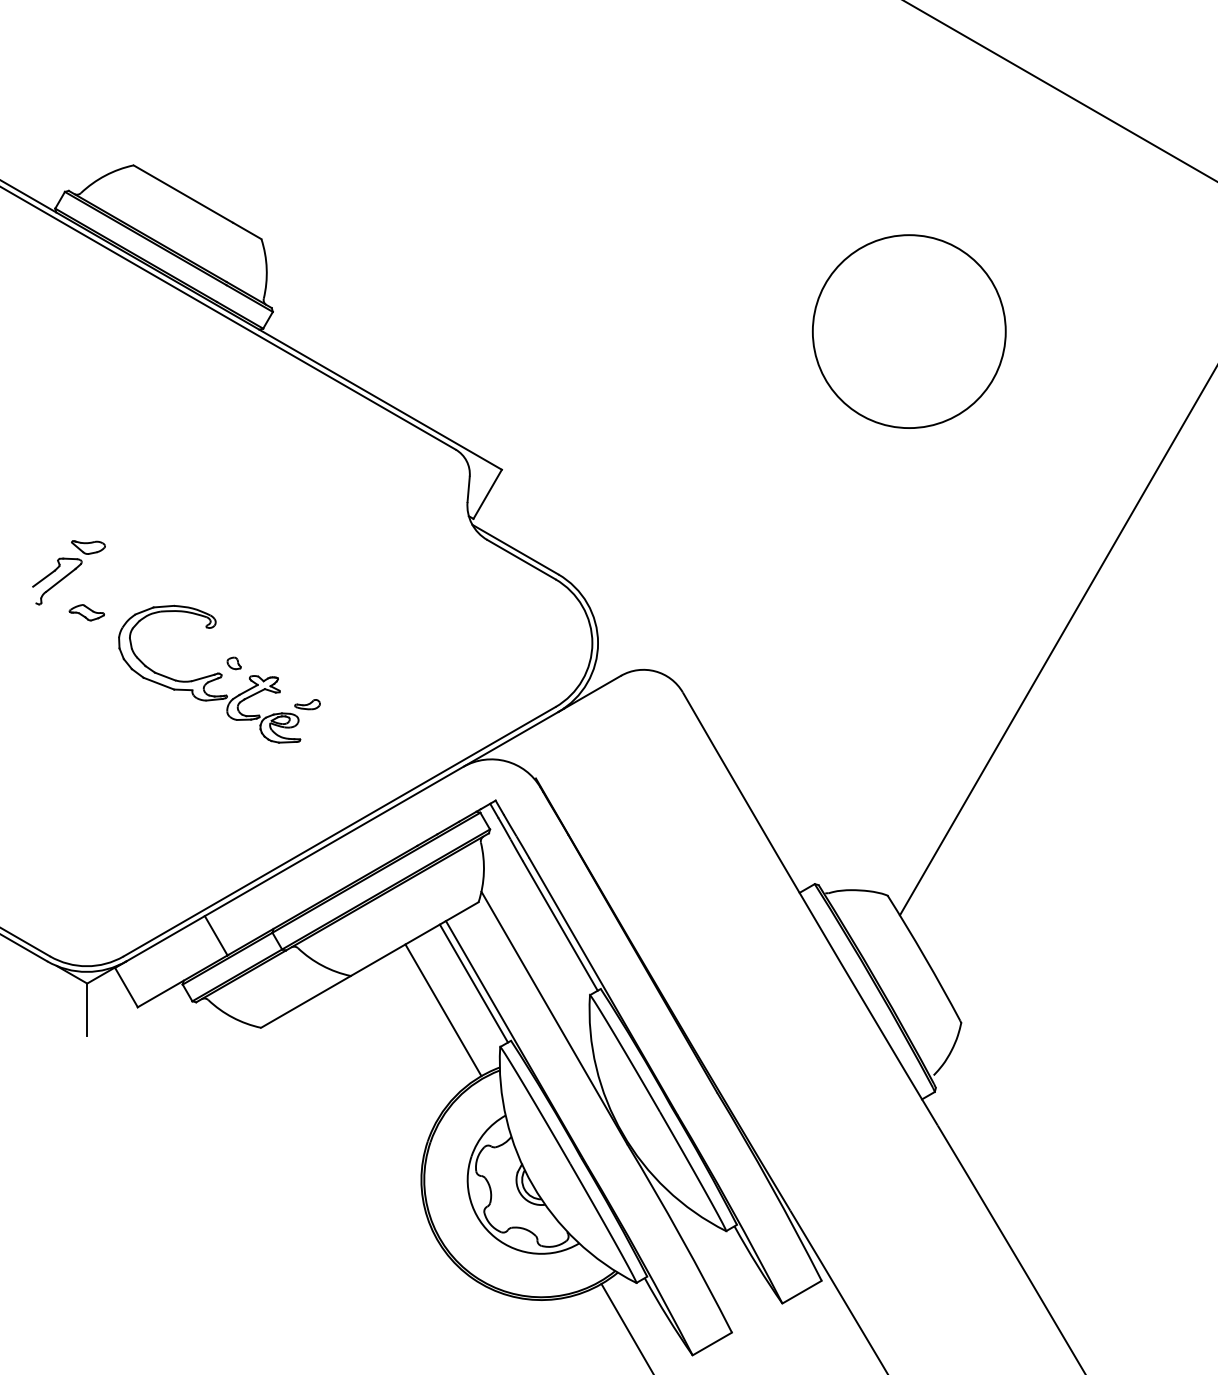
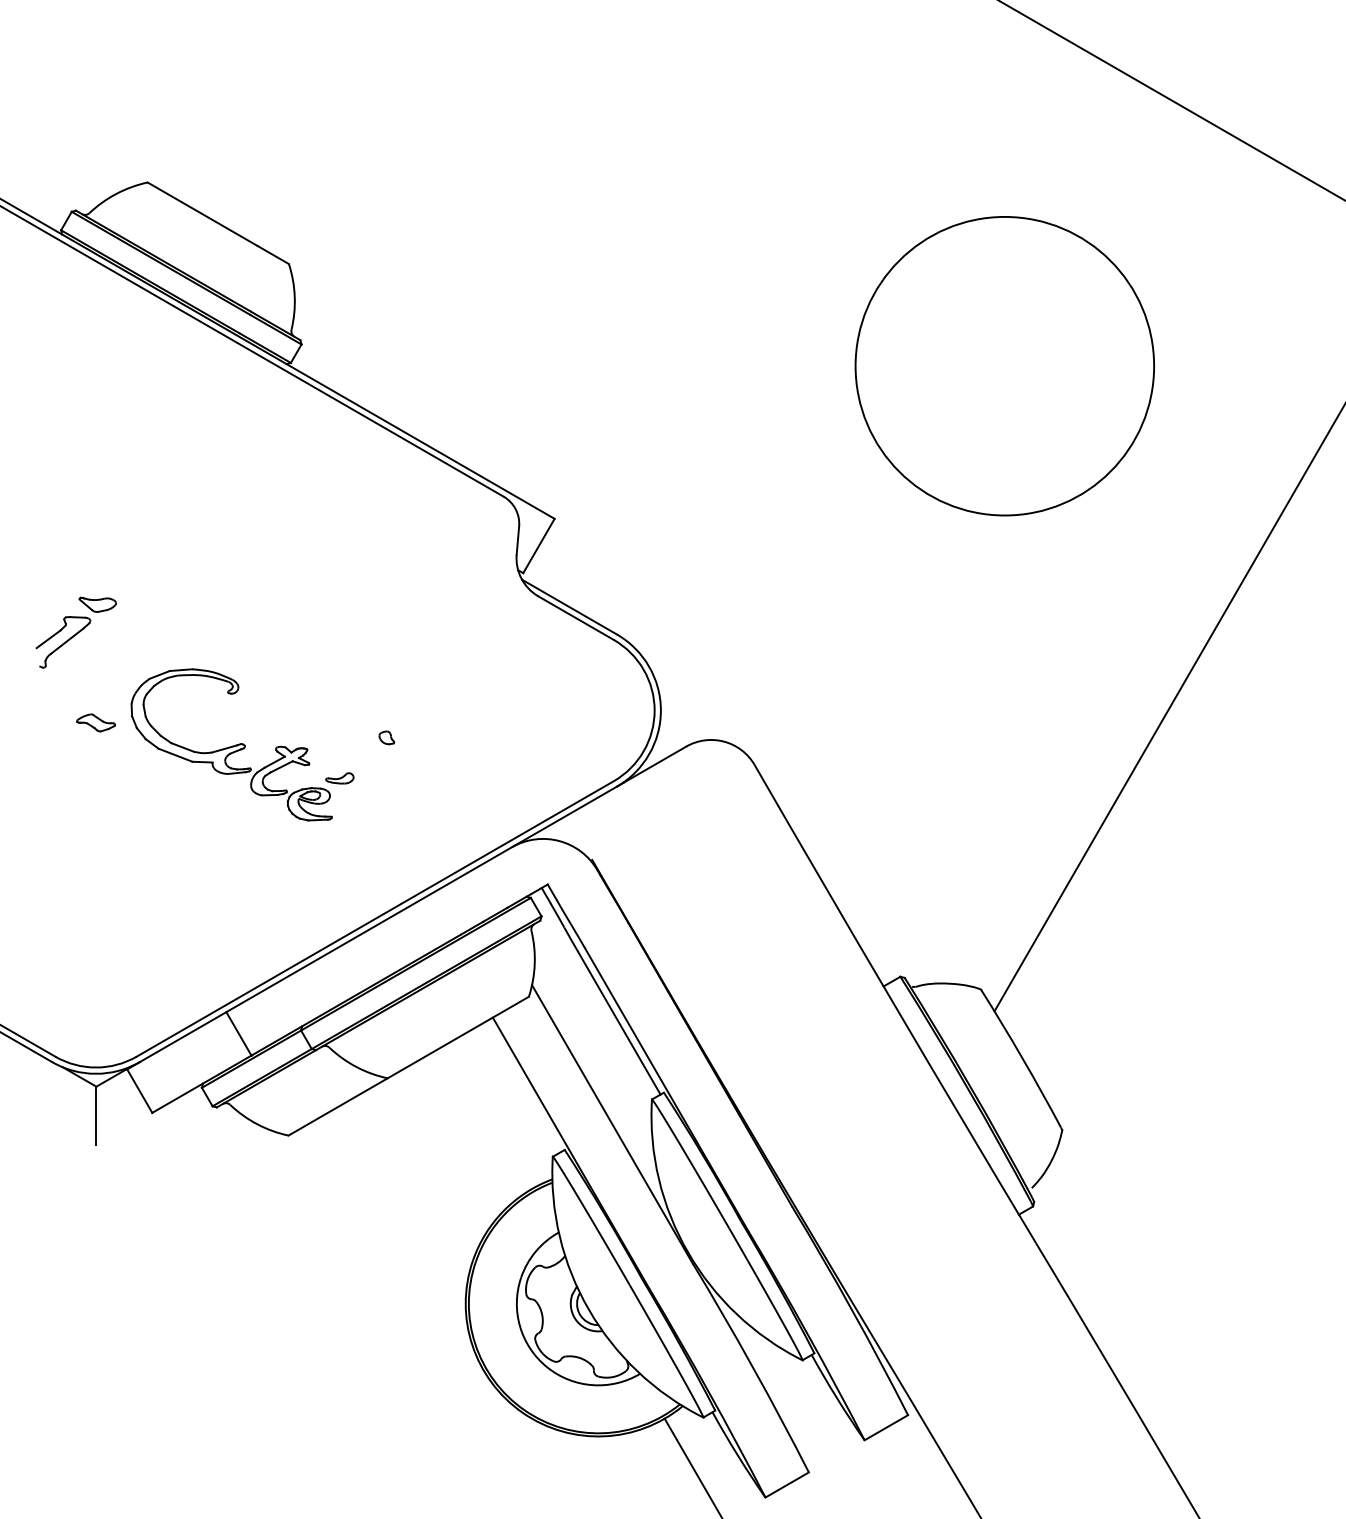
circle: (908, 330) -> (1004, 365), size x1.4
part: (86, 612) -> (95, 722), moved
part: (233, 663) -> (386, 737), moved
line: (473, 983) -> (523, 1086), removed
line: (443, 1009) -> (490, 1115), removed

